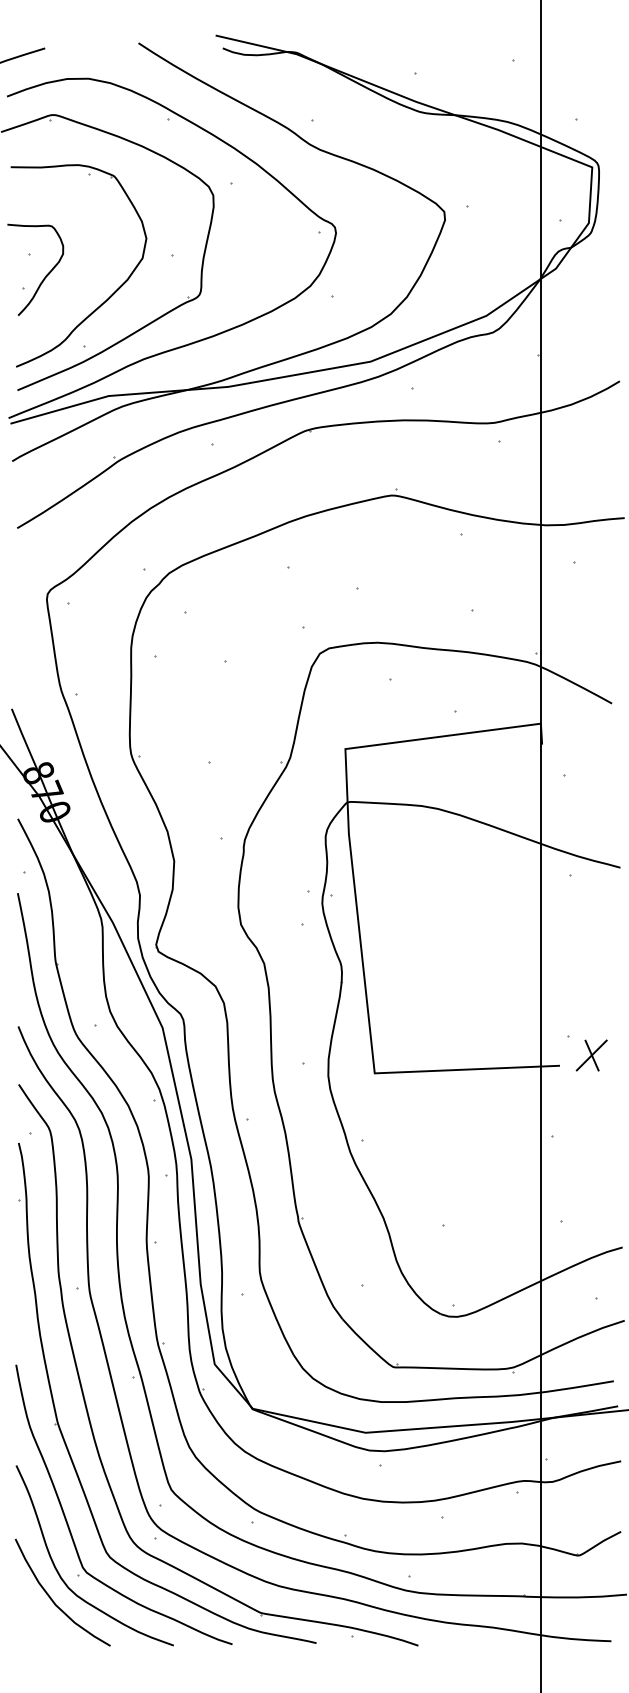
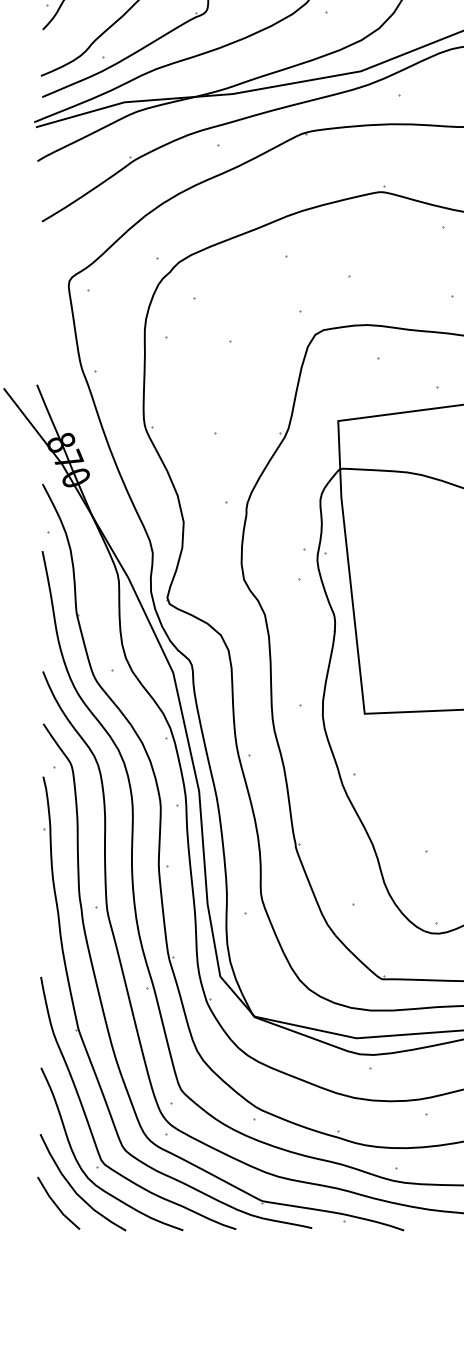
line: (33, 1616) -> (56, 1204), added

